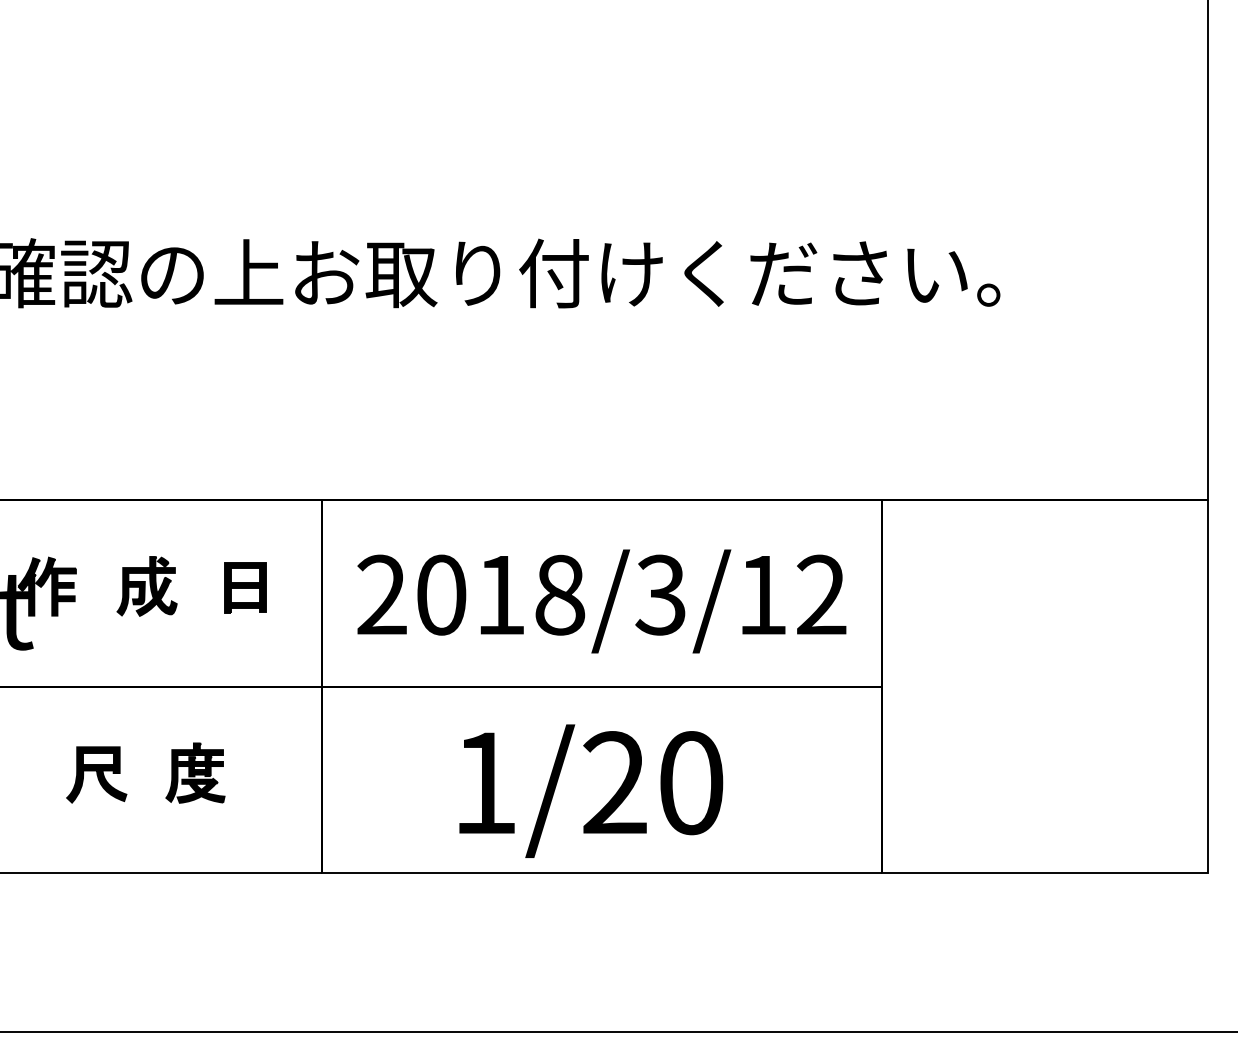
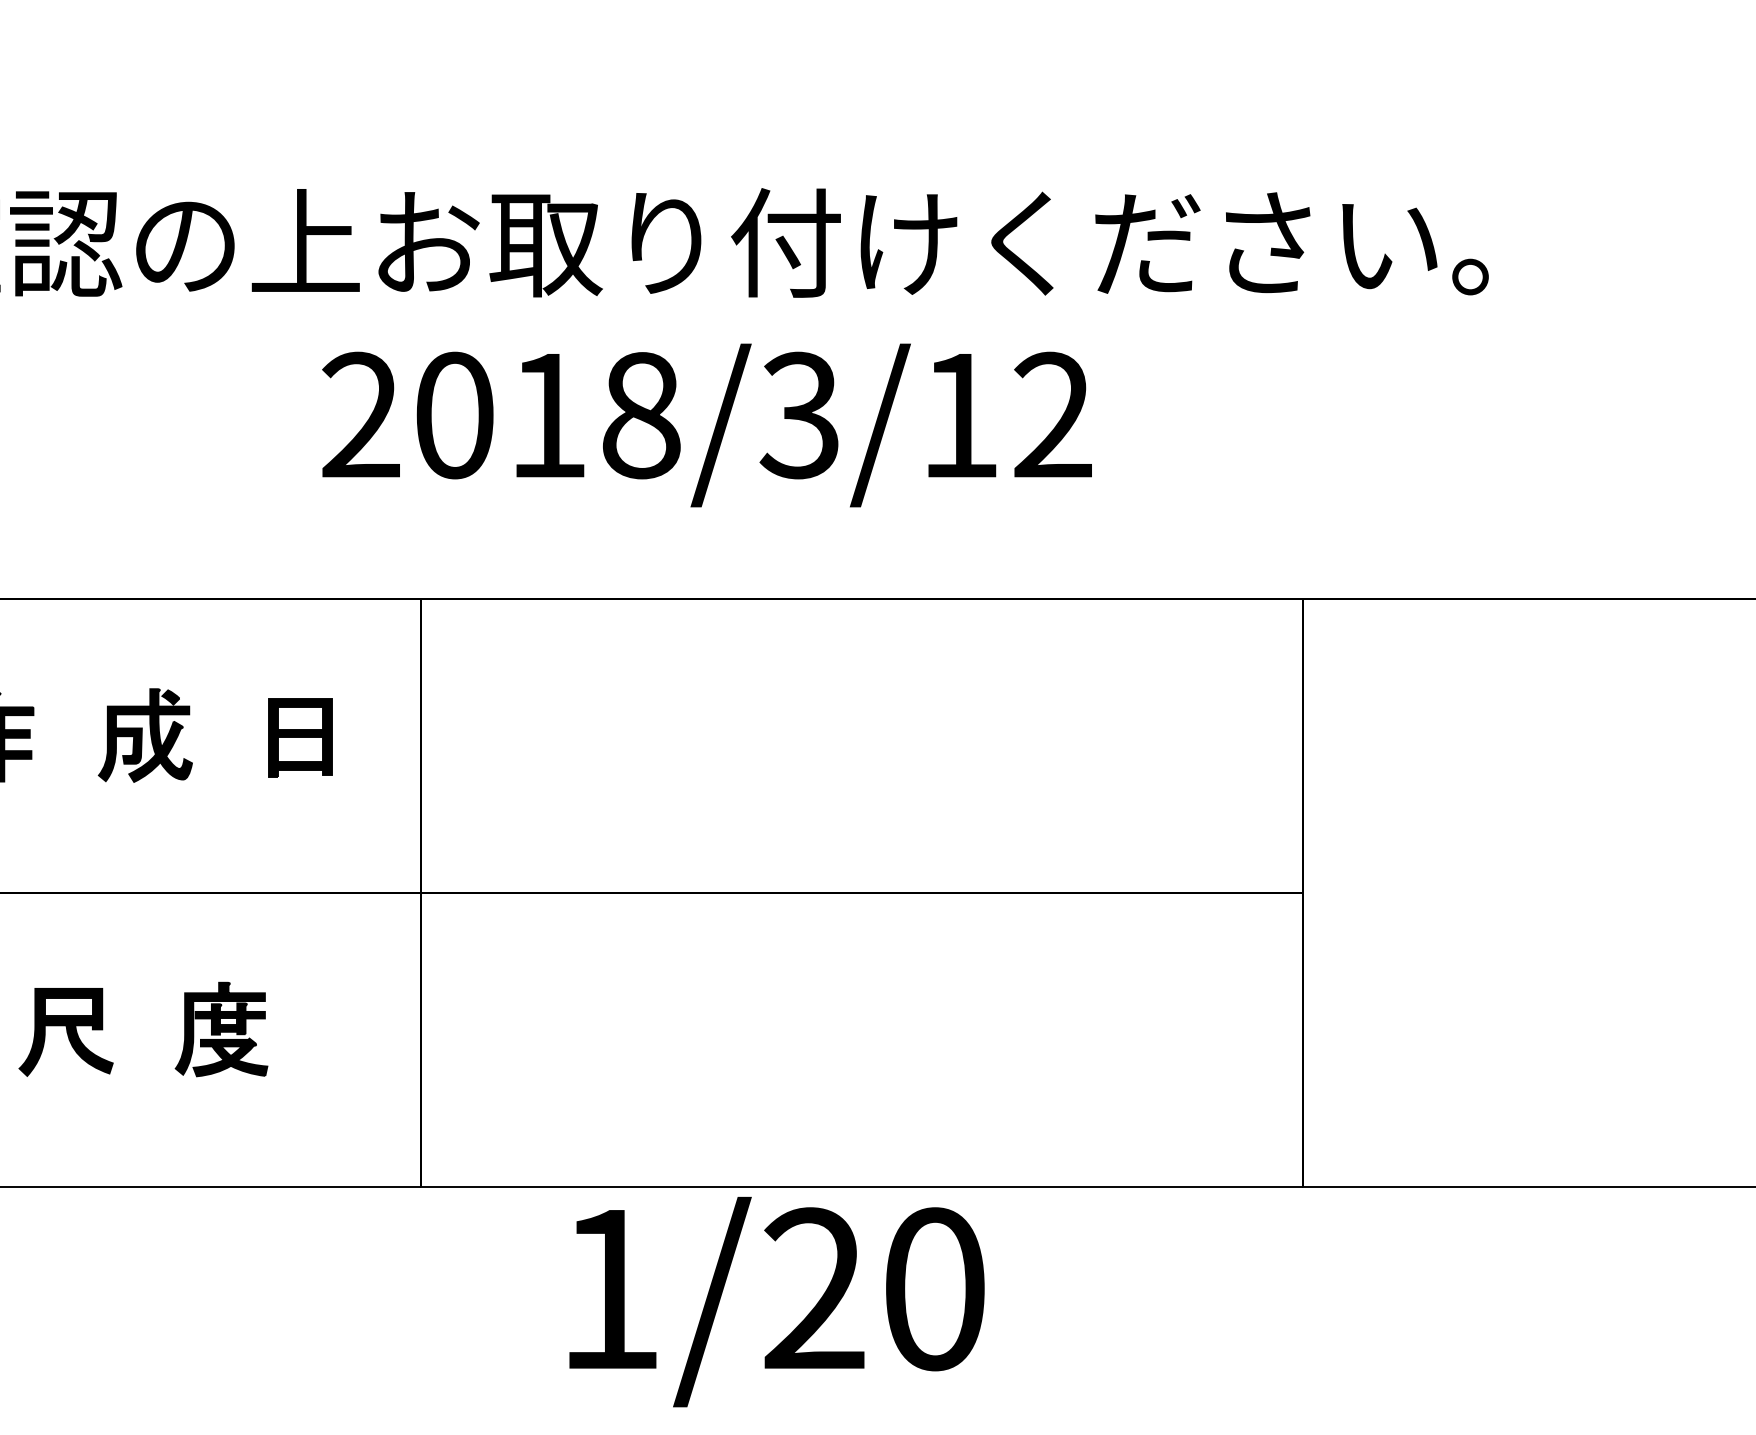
text: (601, 601) -> (706, 425), moved
text: (591, 790) -> (777, 1300), moved

